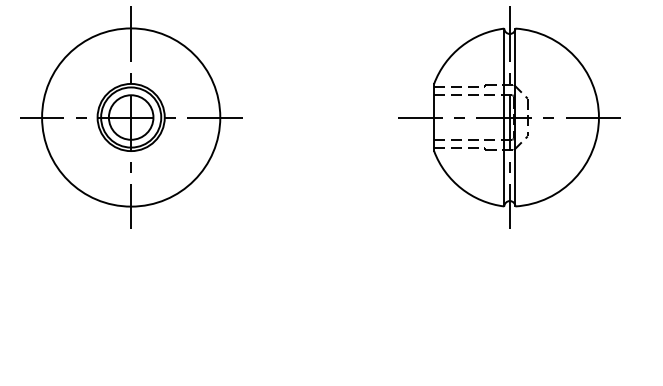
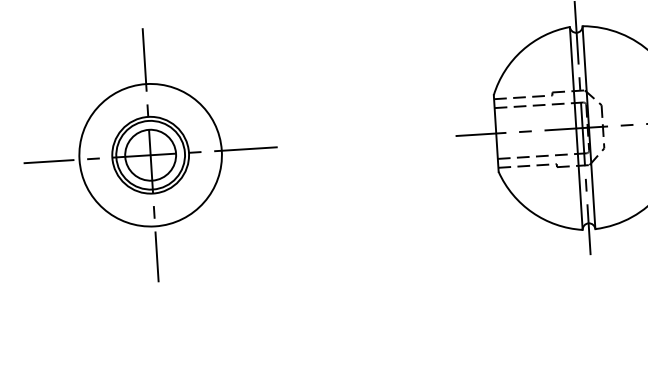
circle: (131, 117) -> (151, 155), size x0.7

